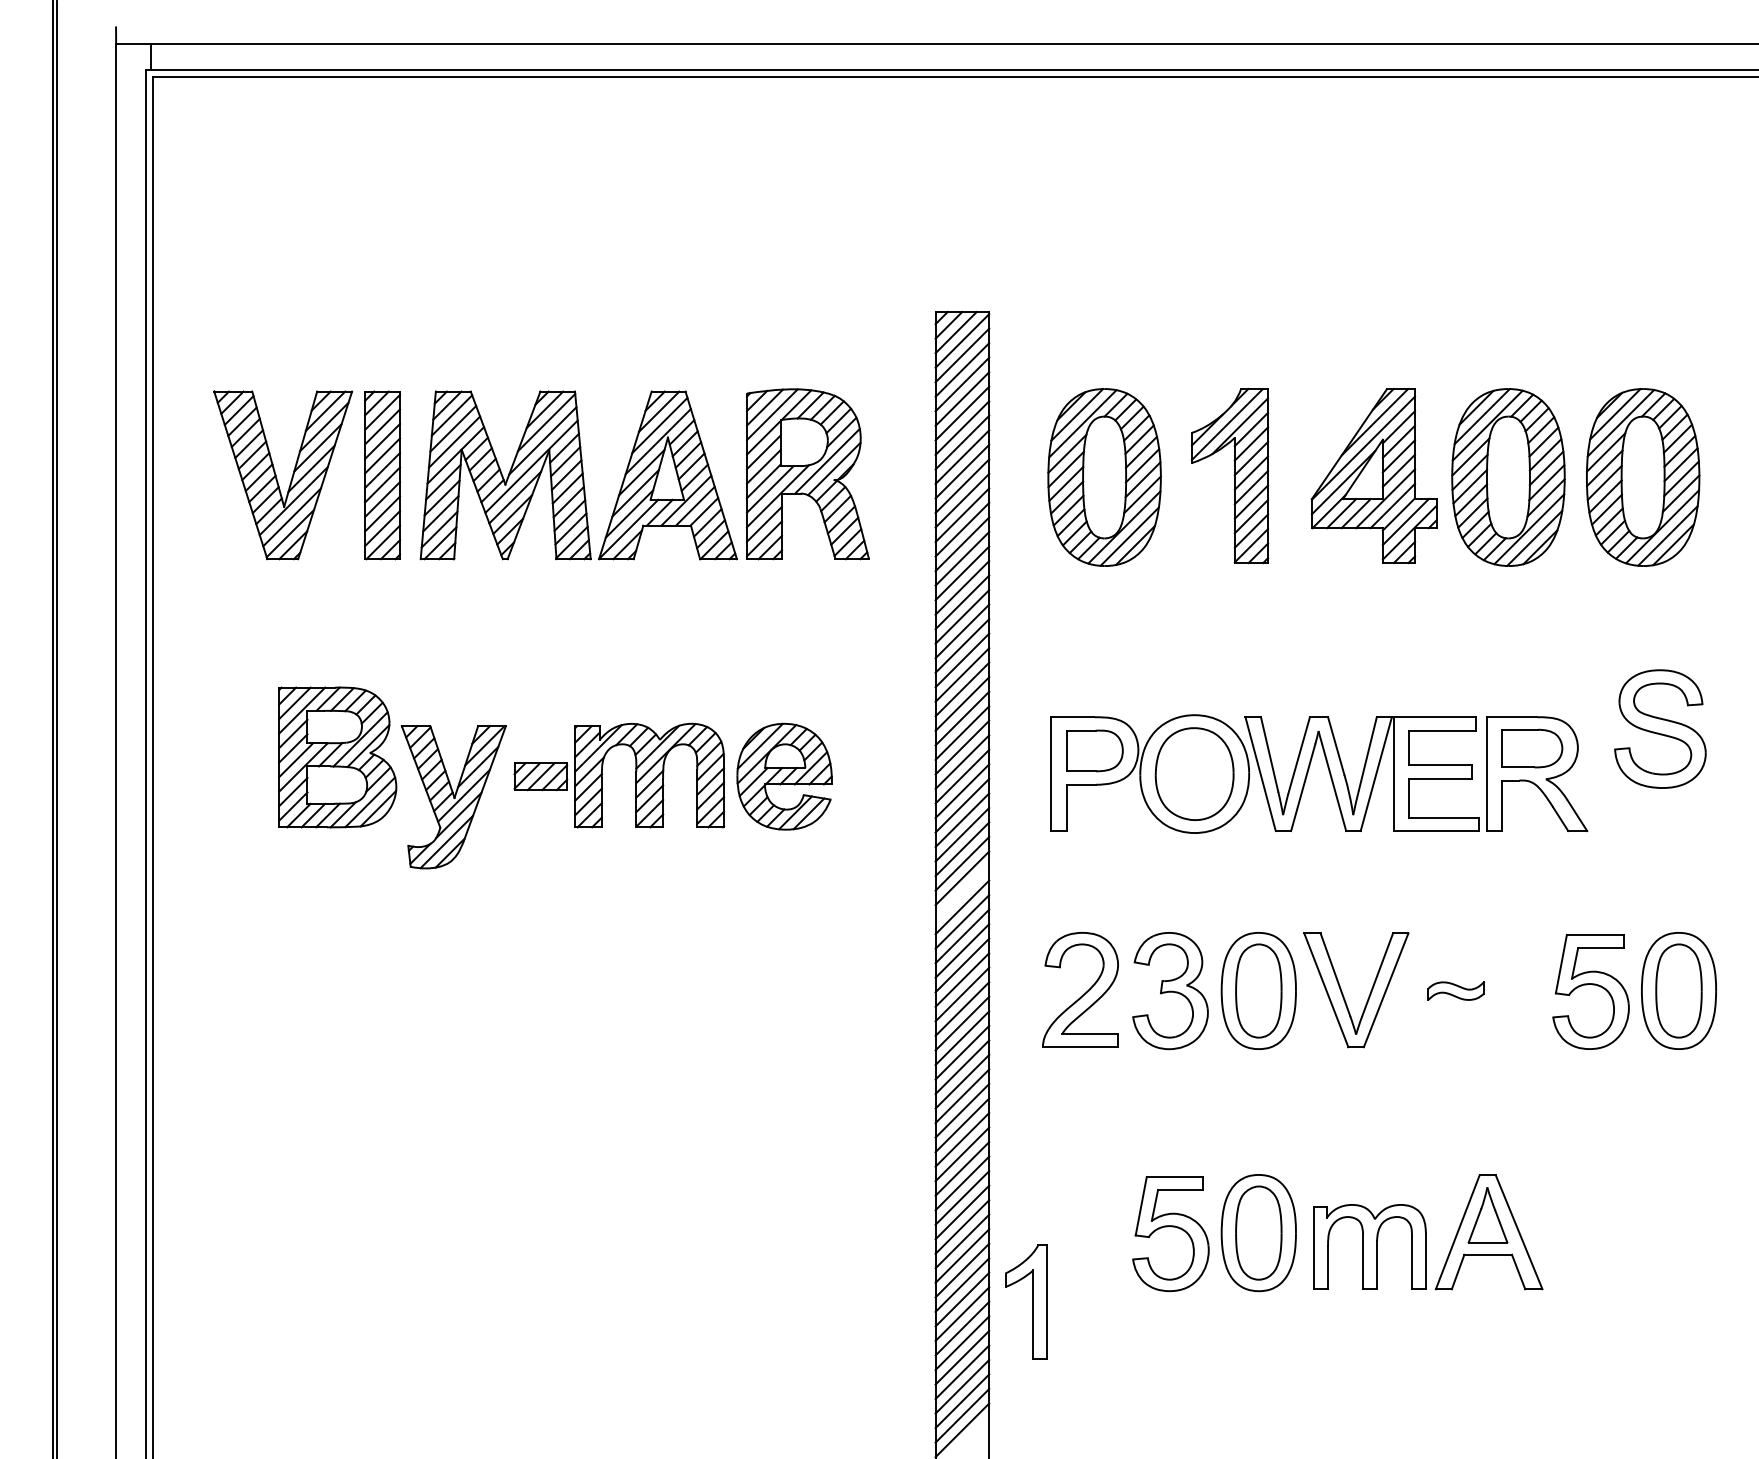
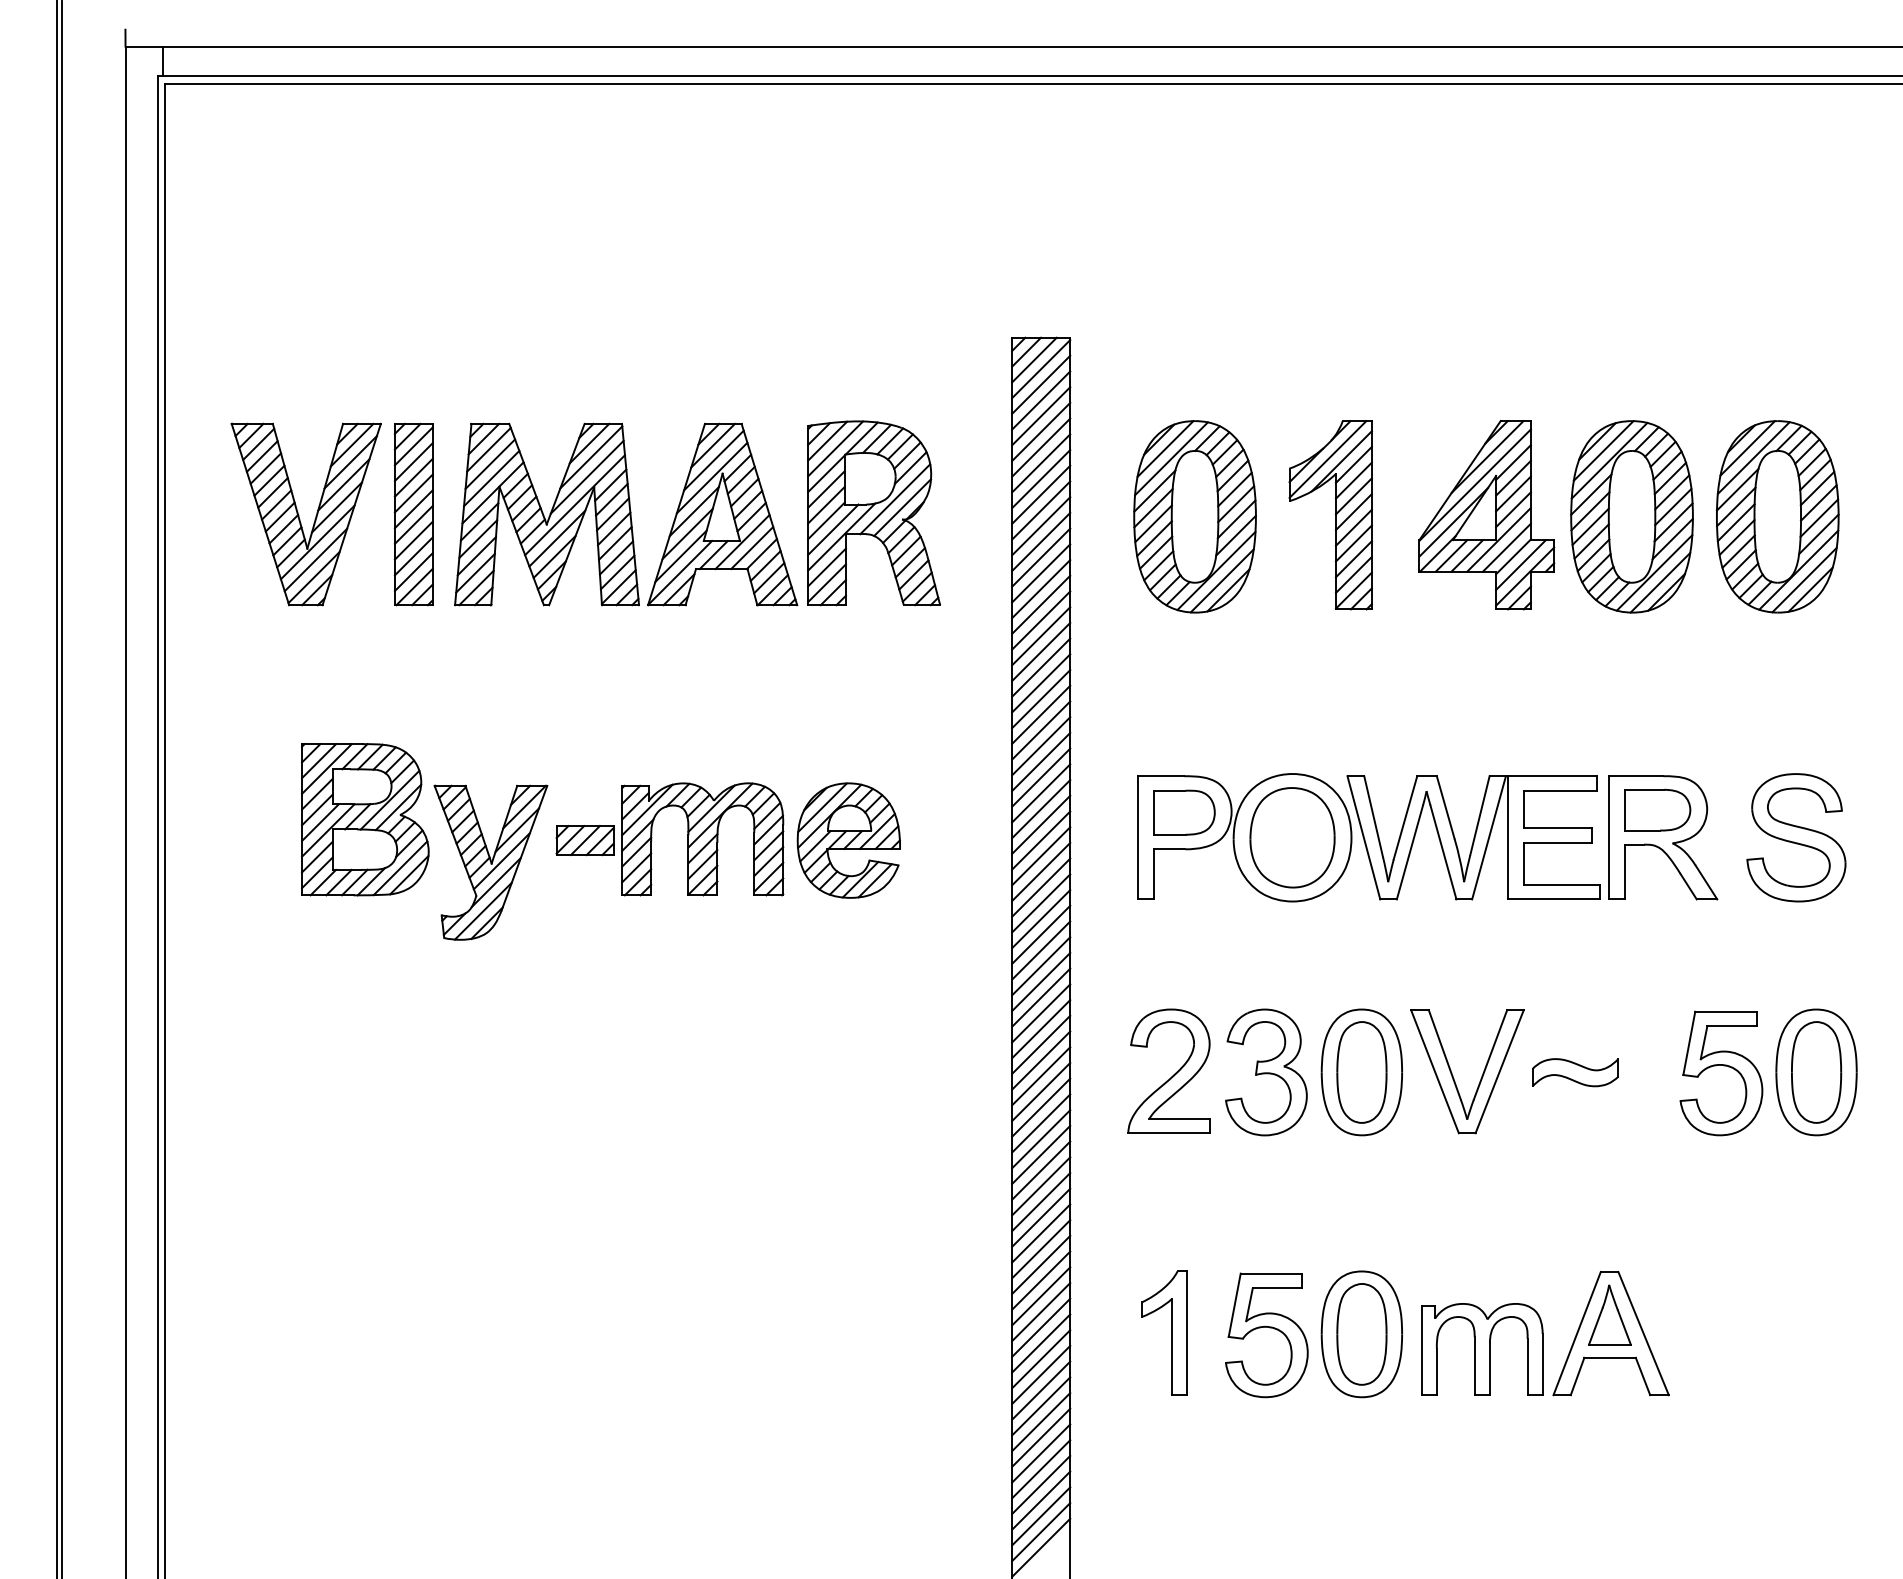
part: (1660, 728) -> (1796, 837), moved
line: (962, 892) -> (1041, 965), added
part: (1455, 990) -> (1574, 1071), size x1.43
part: (1026, 1301) -> (1164, 1332), moved

